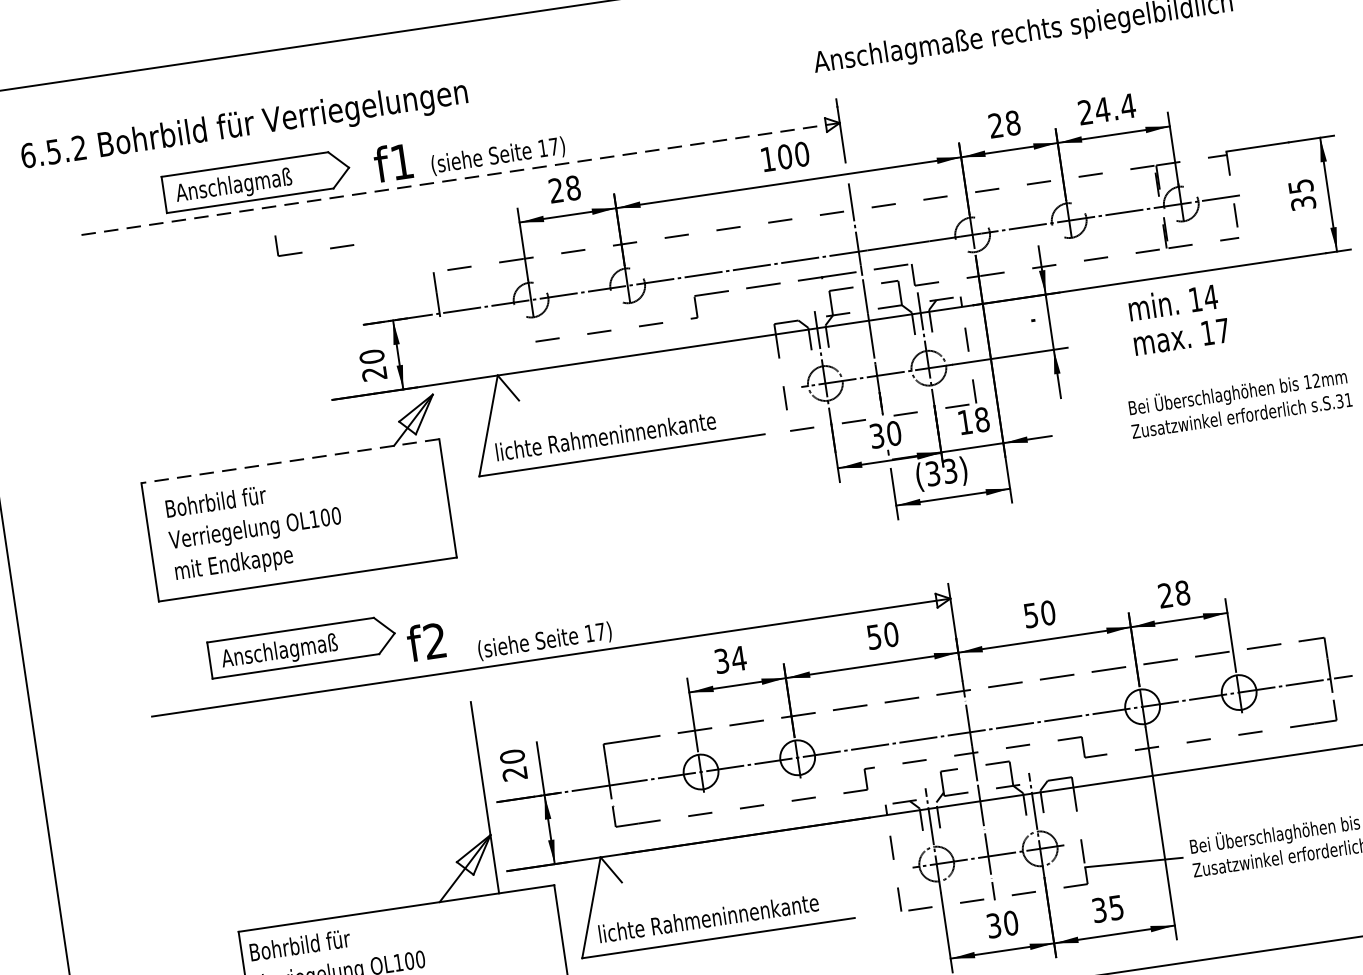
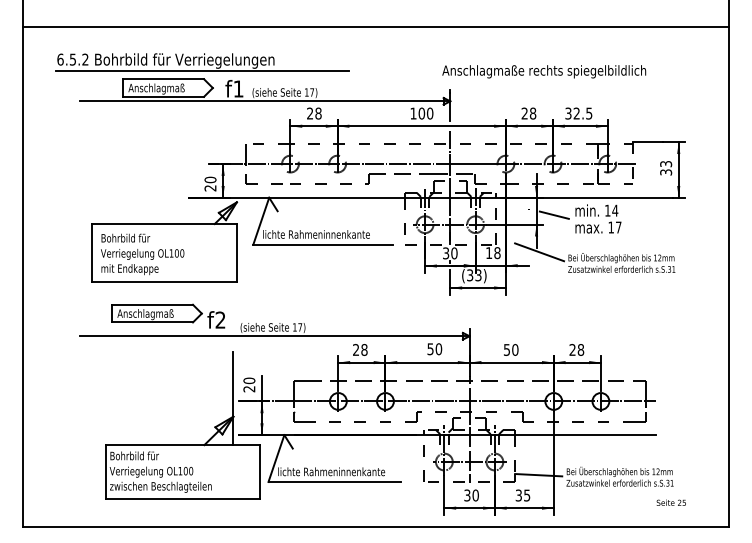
text: (1106, 109) -> (578, 113), 24.4 -> 32.5
line: (322, 136) -> (202, 71), added
line: (458, 179) -> (264, 101), dashed -> solid
text: (1299, 185) -> (665, 163), 35 -> 33
part: (301, 250) -> (257, 183), moved
line: (1085, 323) -> (553, 214), added
line: (1068, 405) -> (539, 252), added
line: (291, 461) -> (164, 224), dashed -> solid
text: (730, 658) -> (360, 349), 34 -> 28

